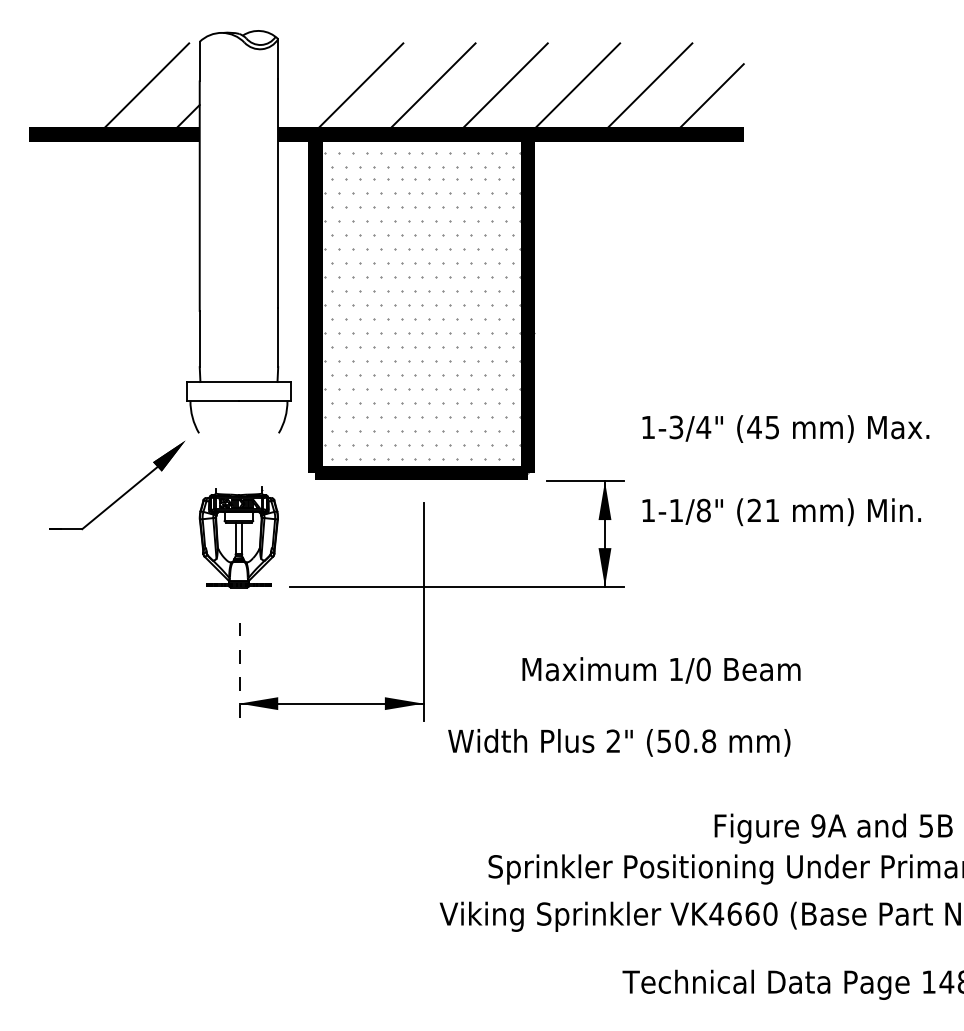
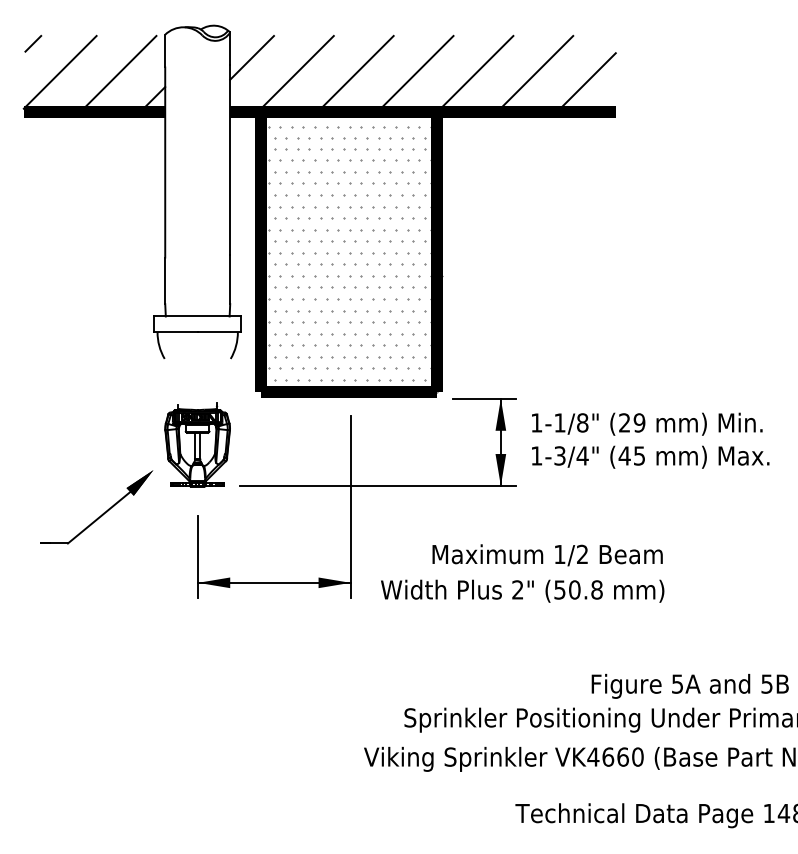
line: (39, 52) -> (32, 43), added
line: (304, 69) -> (251, 57), added
line: (72, 87) -> (59, 72), added
text: (785, 428) -> (650, 456), moved
part: (123, 493) -> (102, 513), moved
text: (772, 510) -> (639, 422), (21 -> (29
text: (703, 669) -> (582, 554), 1/0 -> 1/2
line: (239, 672) -> (198, 557), dashed -> solid
text: (619, 742) -> (522, 590), moved
text: (818, 825) -> (677, 683), 9A -> 5A

